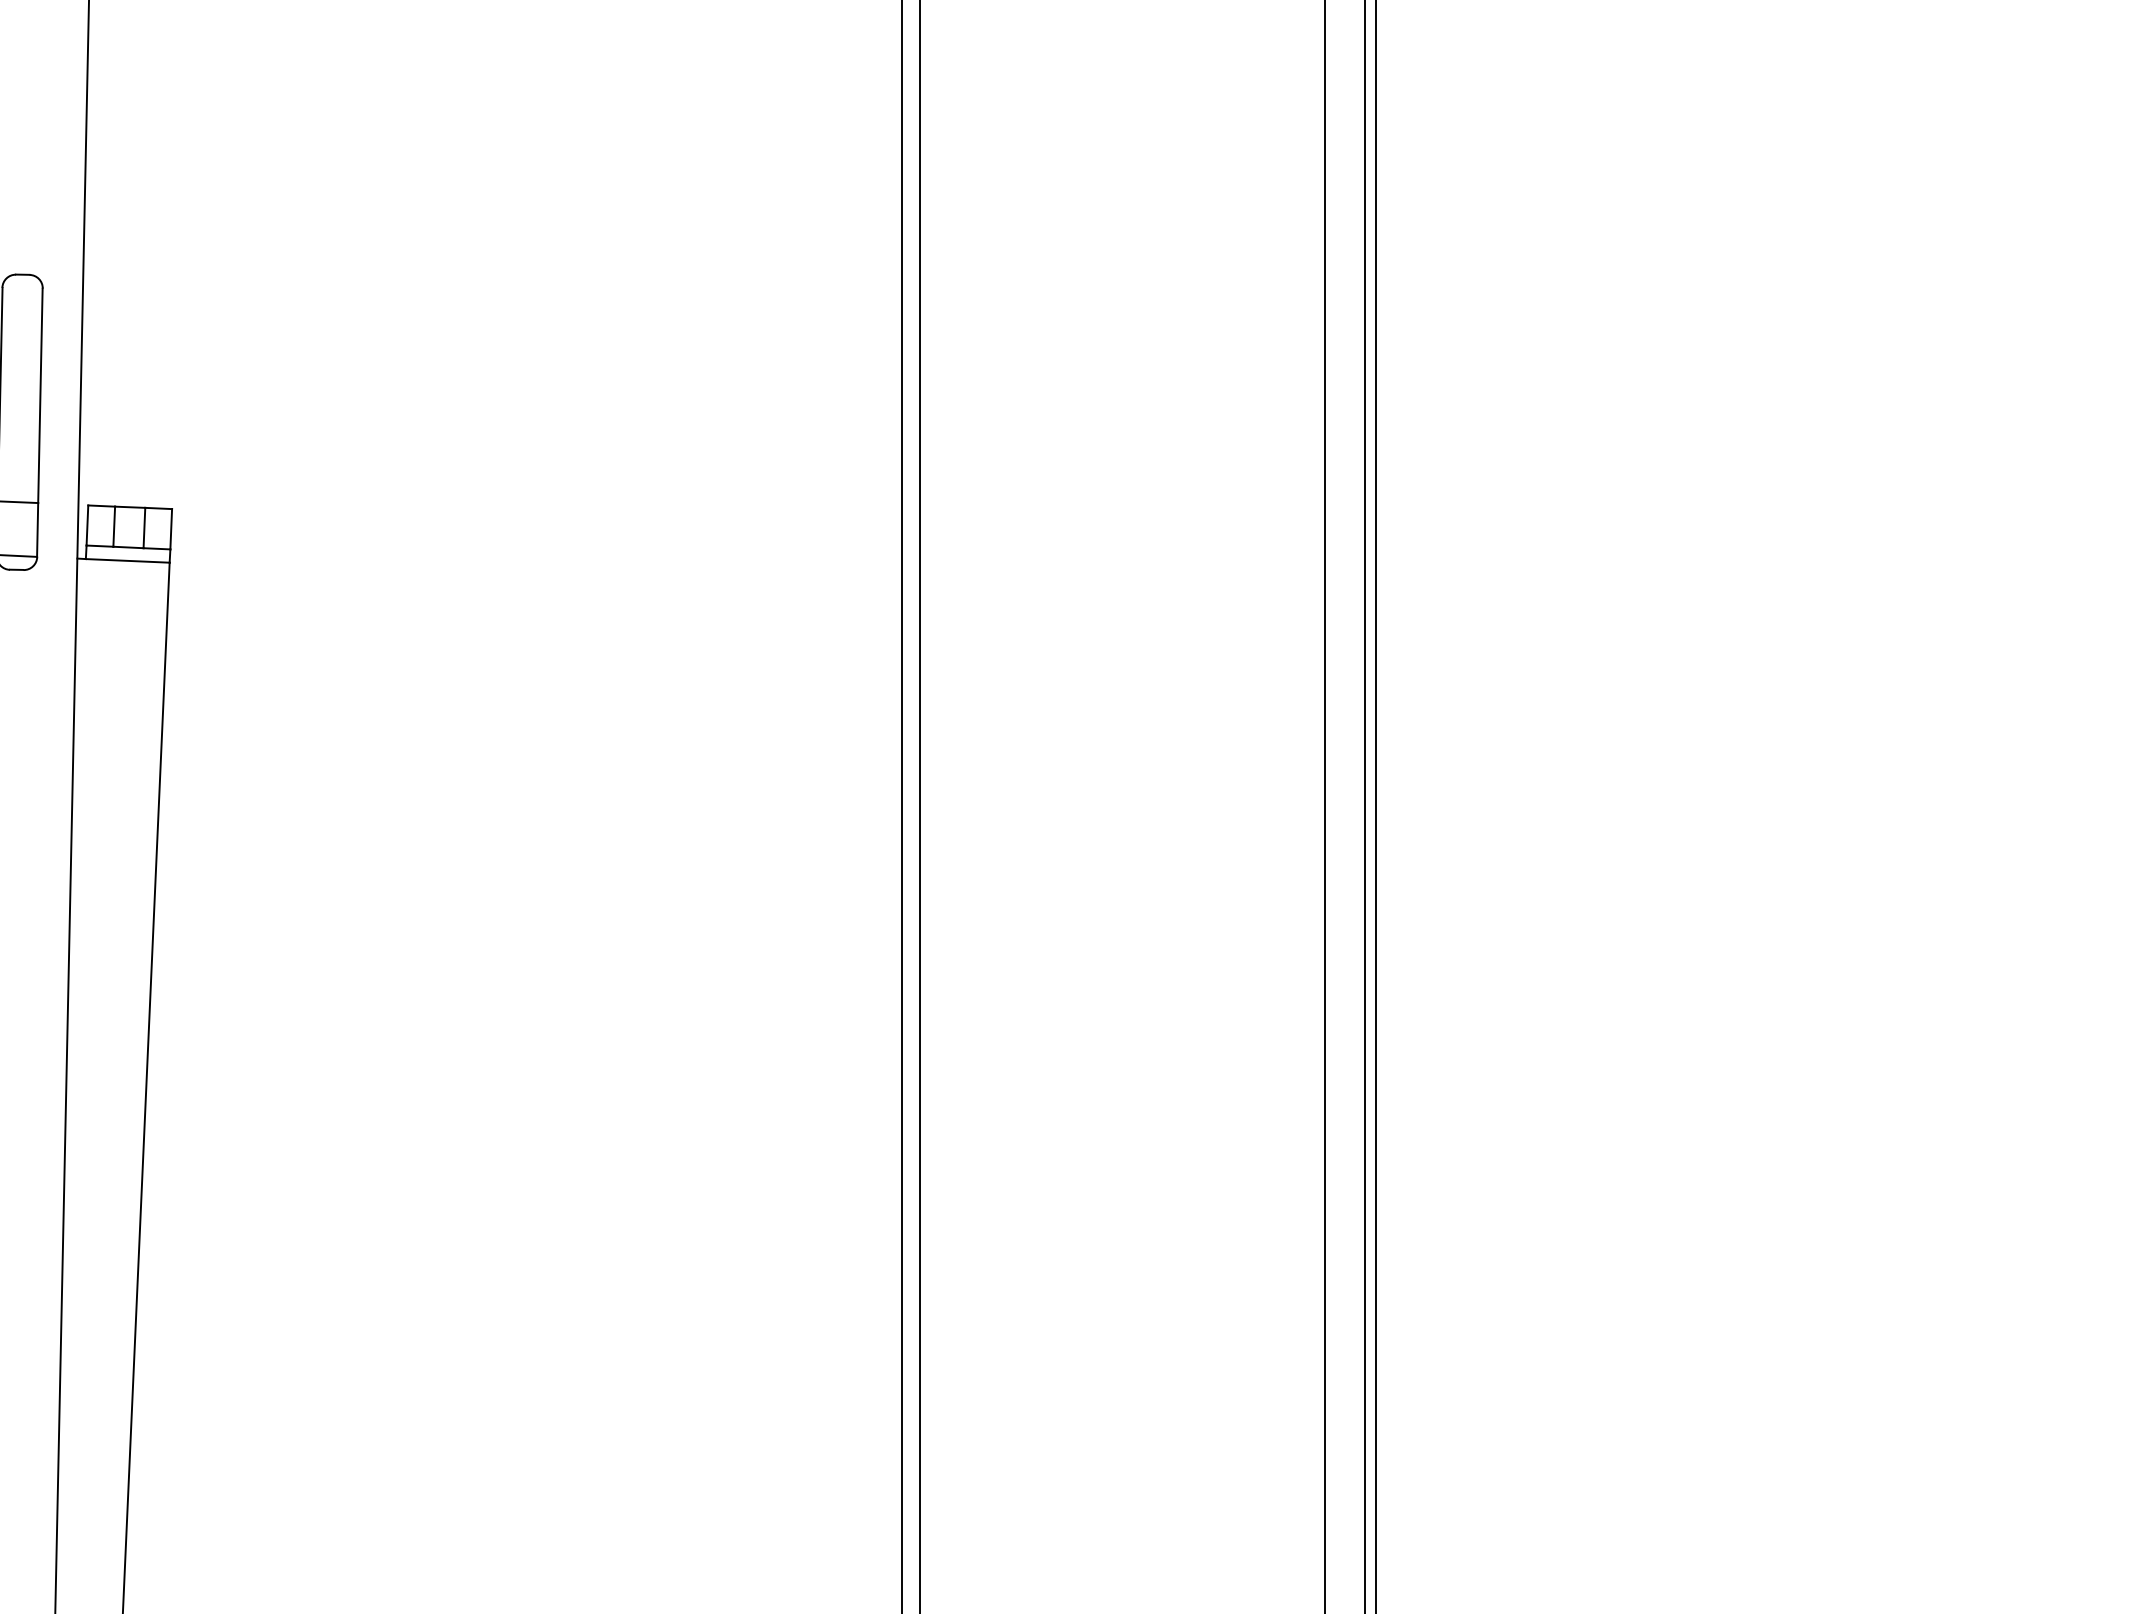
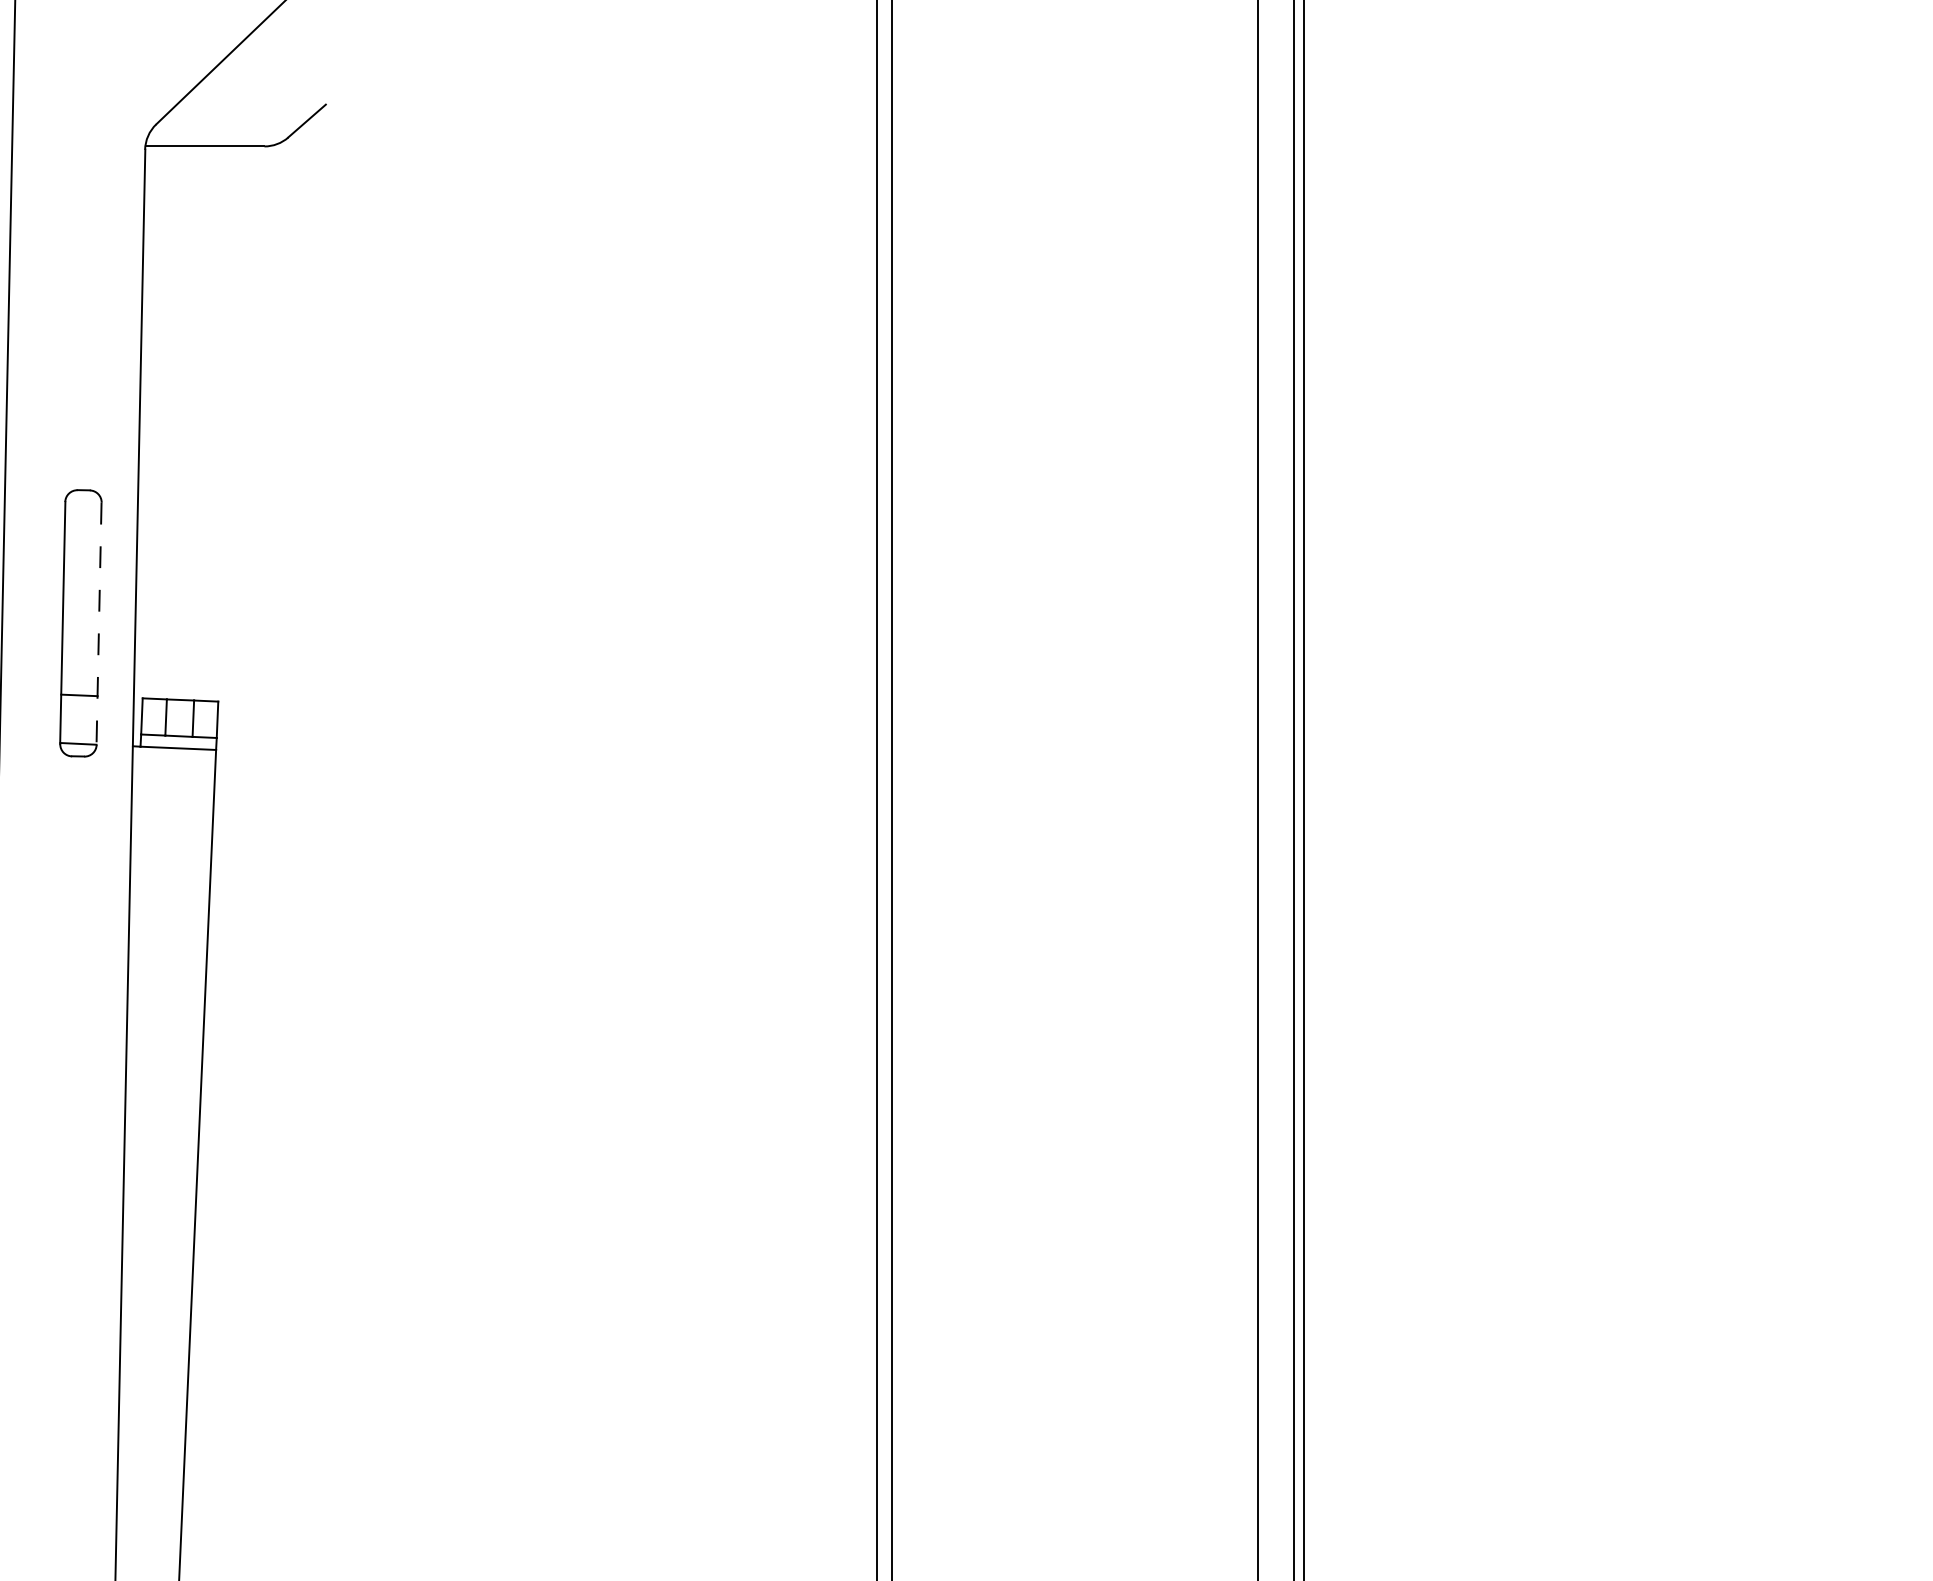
line: (40, 423) -> (99, 624), solid -> dashed

